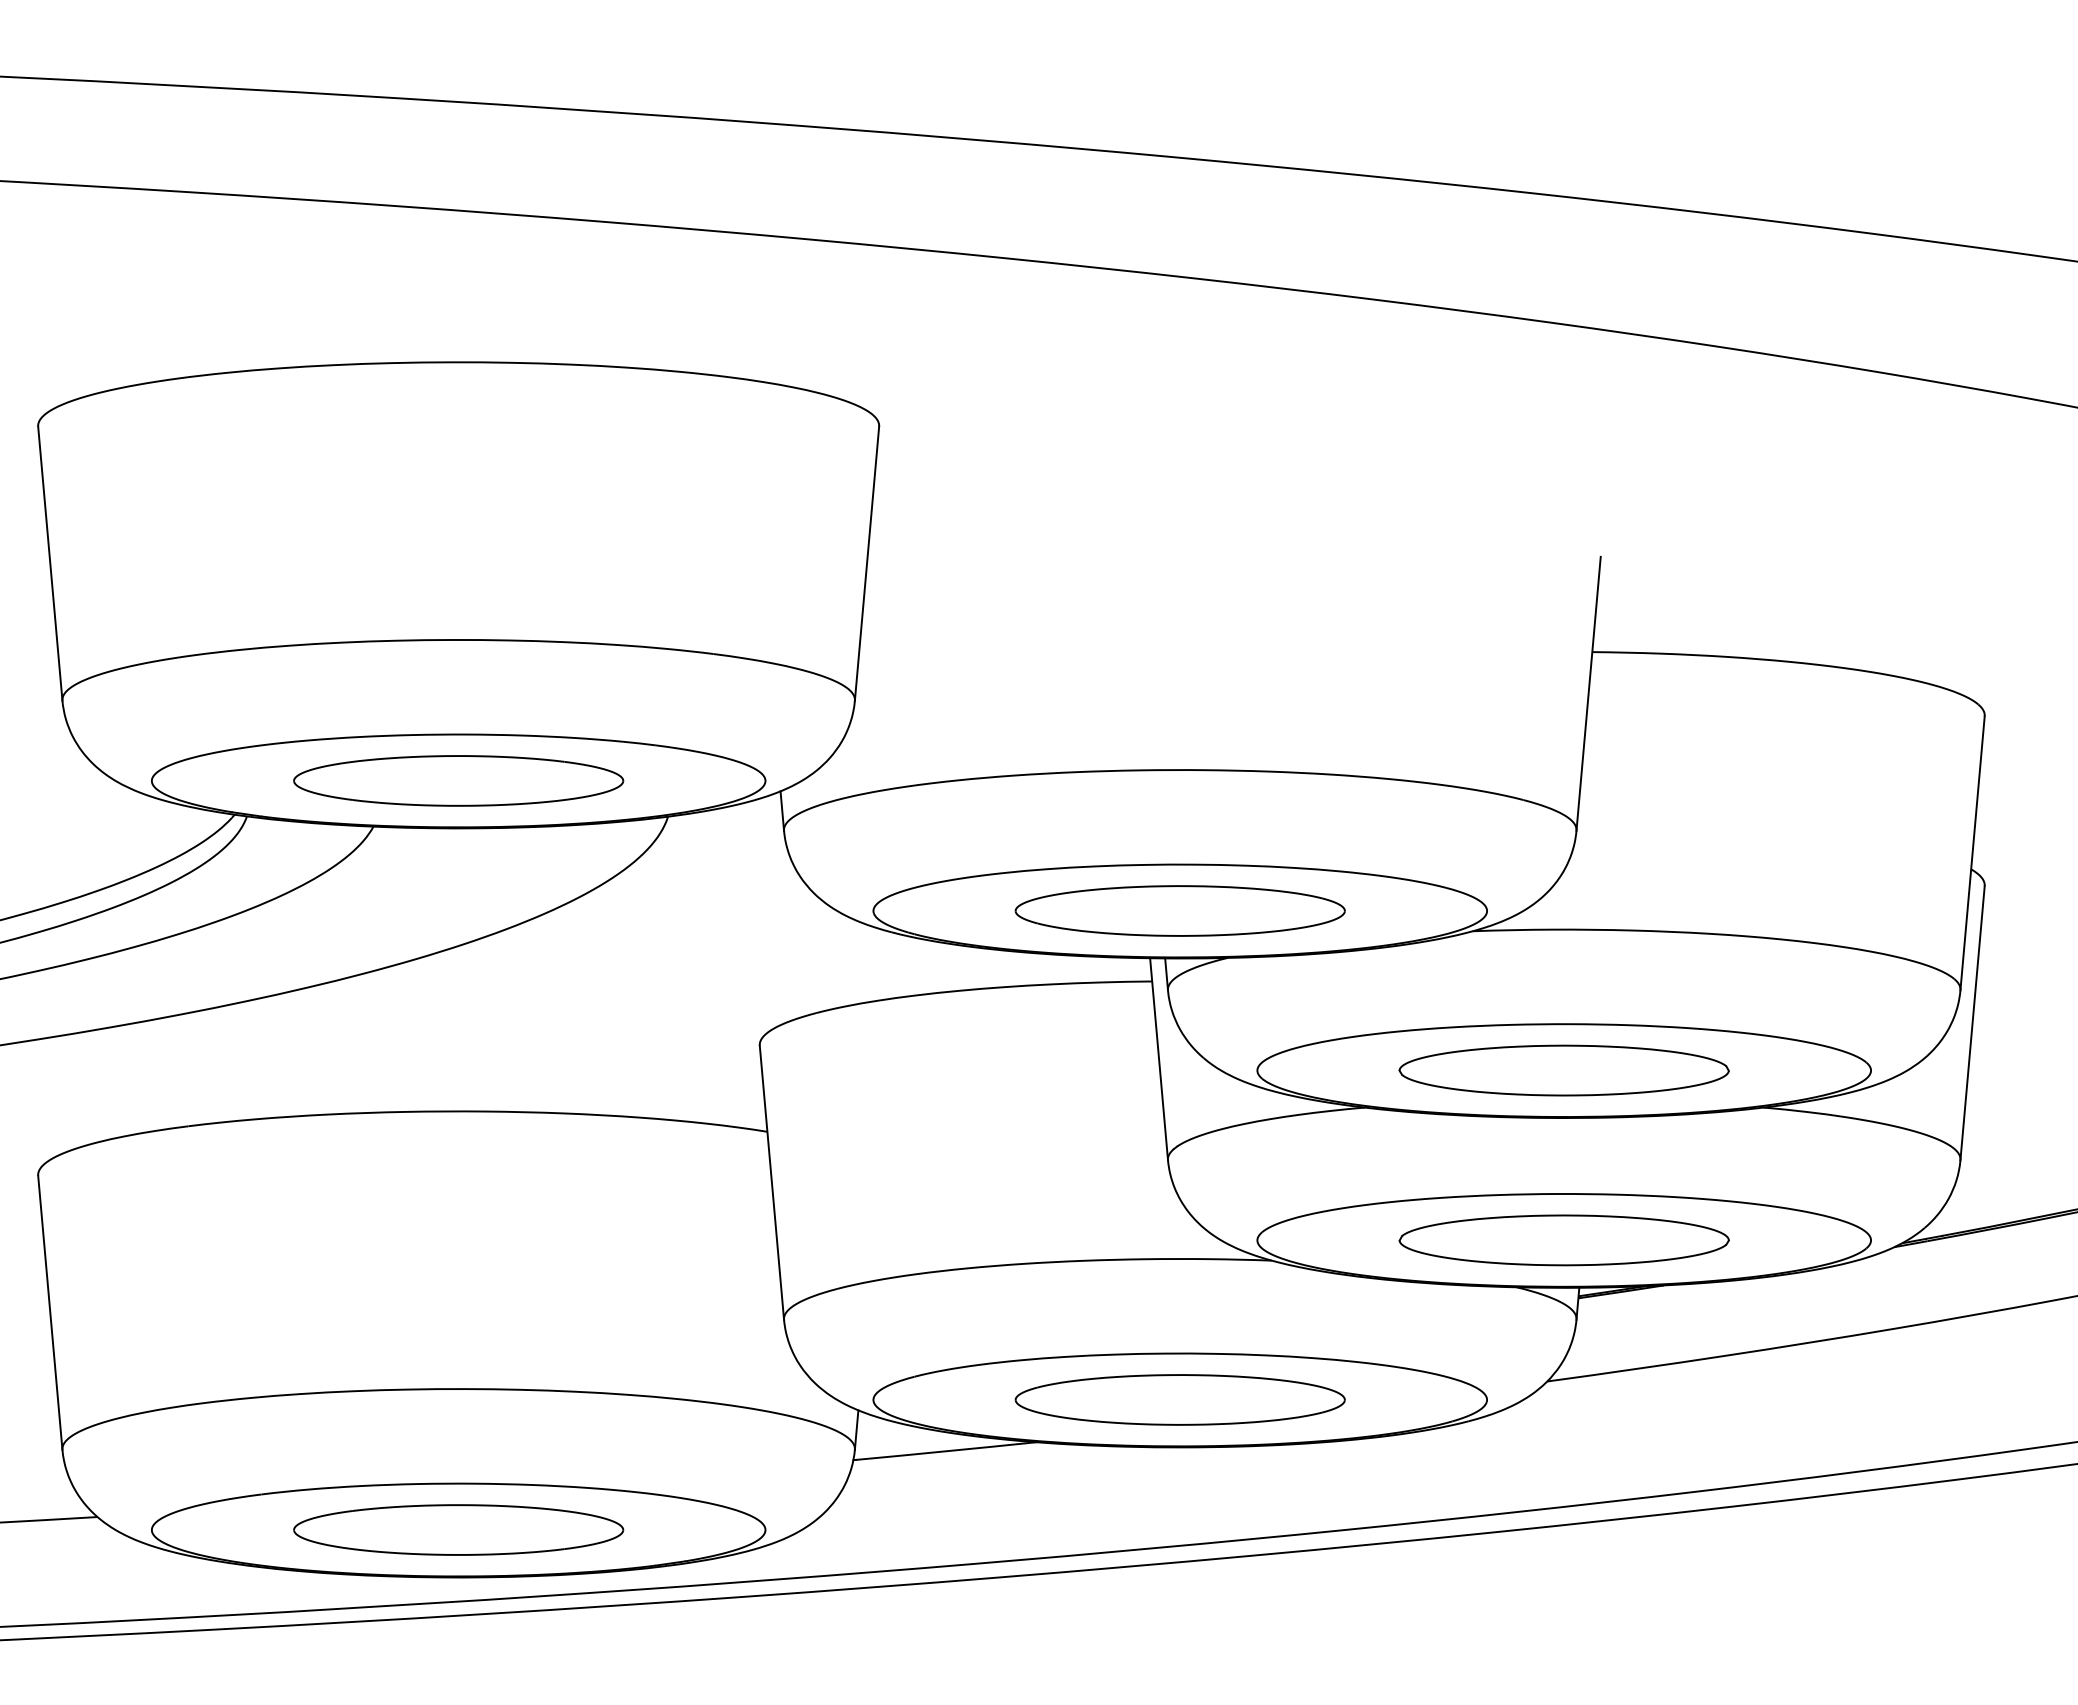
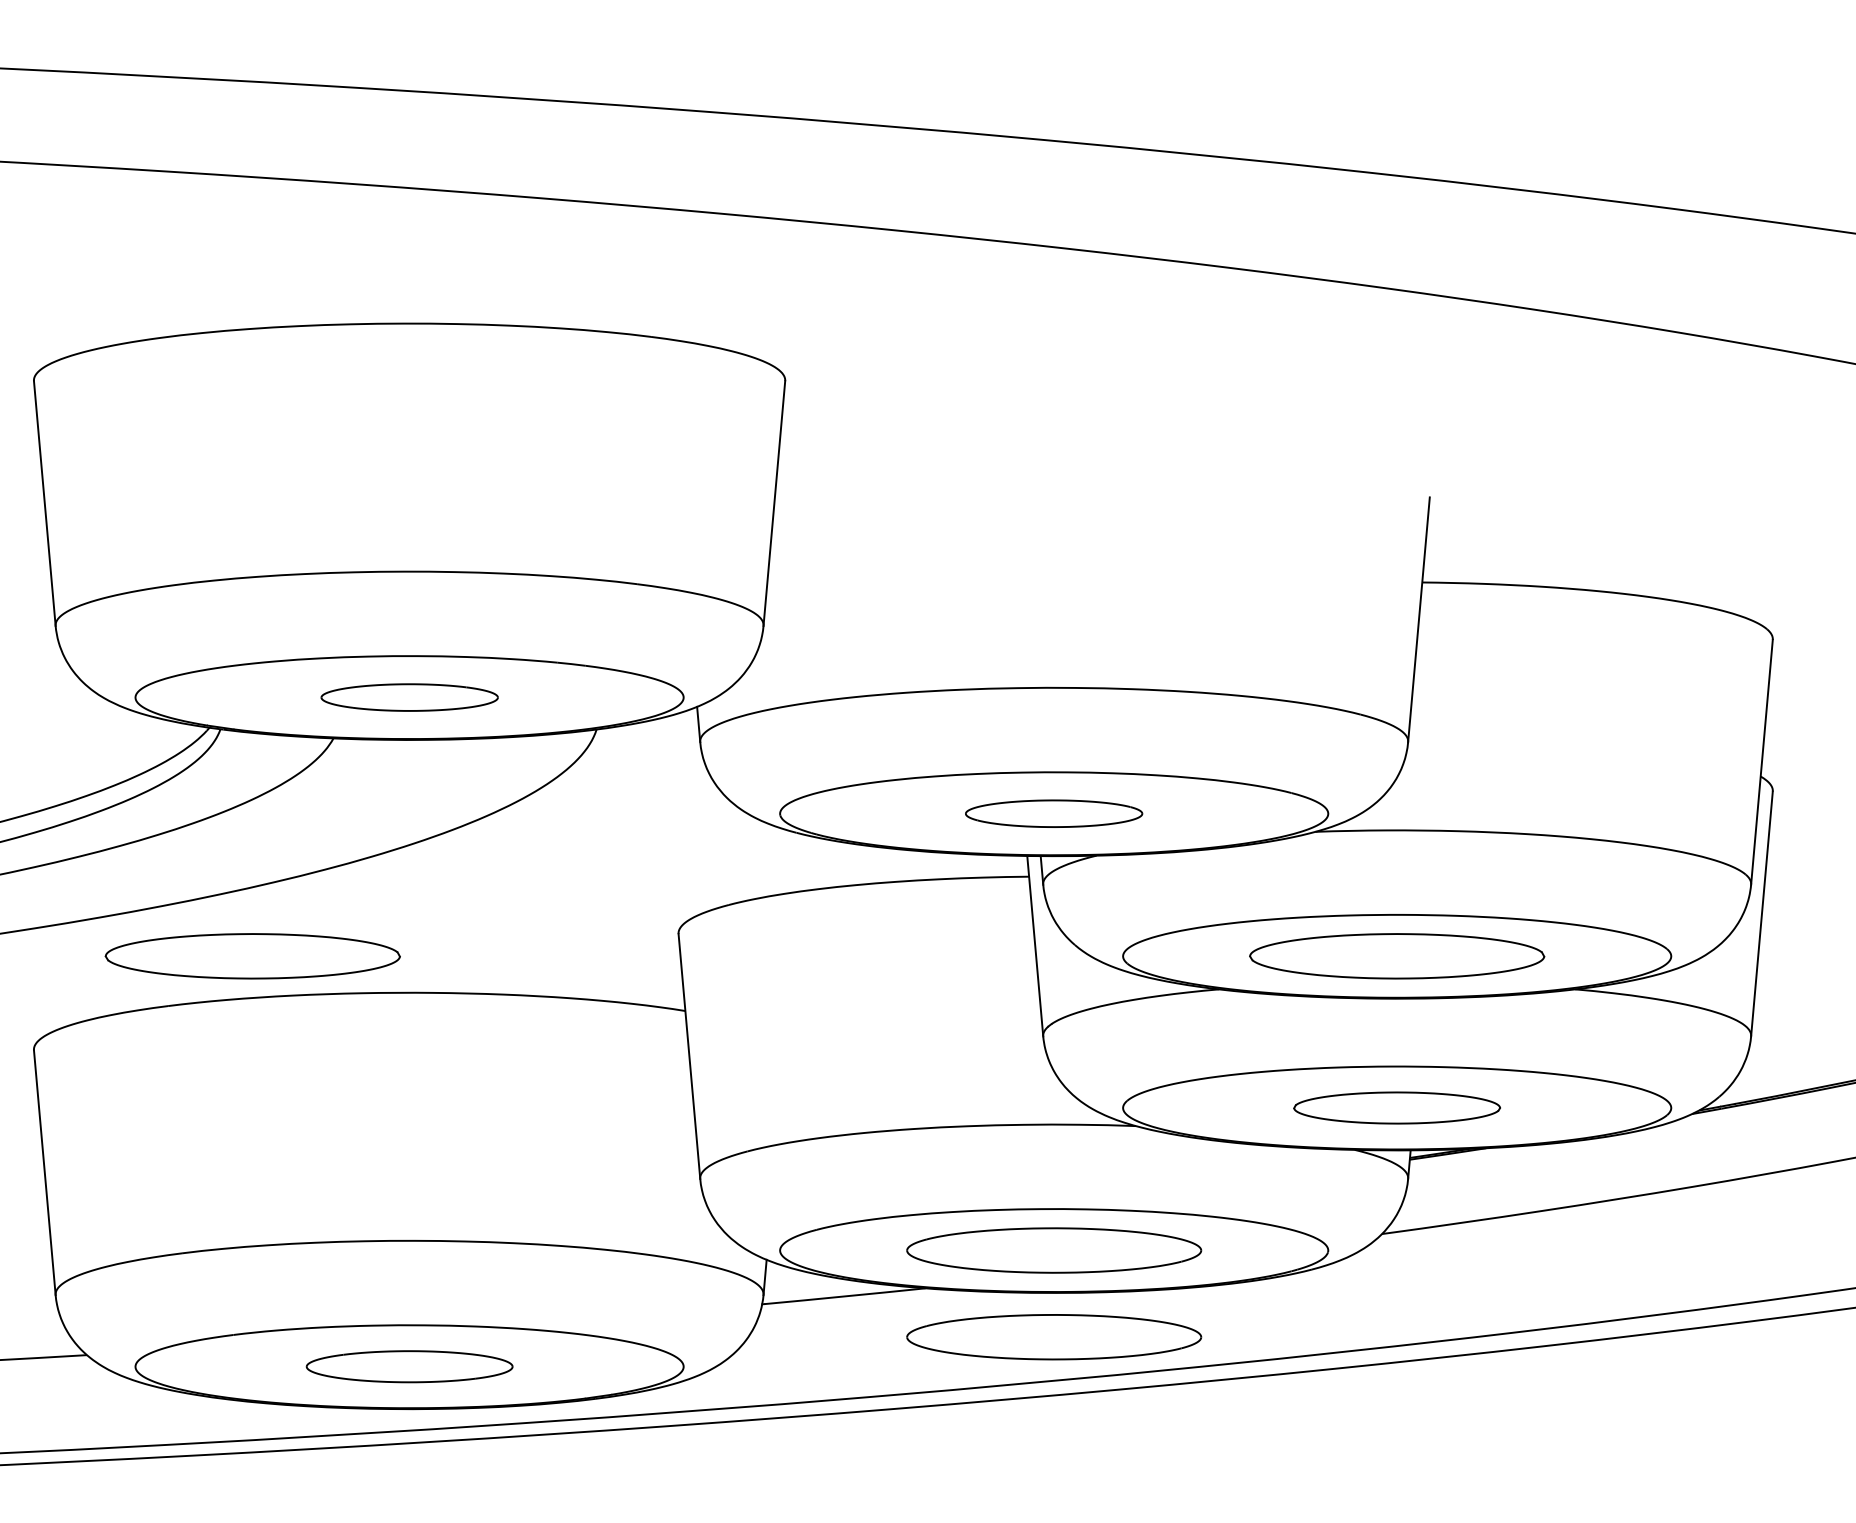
part: (458, 780) -> (409, 697), size x0.6
part: (1179, 910) -> (1053, 813), size x0.6
part: (282, 1070) -> (252, 956), added
part: (1563, 1240) -> (1396, 1108), size x0.7
part: (1179, 1496) -> (1053, 1336), added
part: (458, 1529) -> (409, 1366), size x0.7

